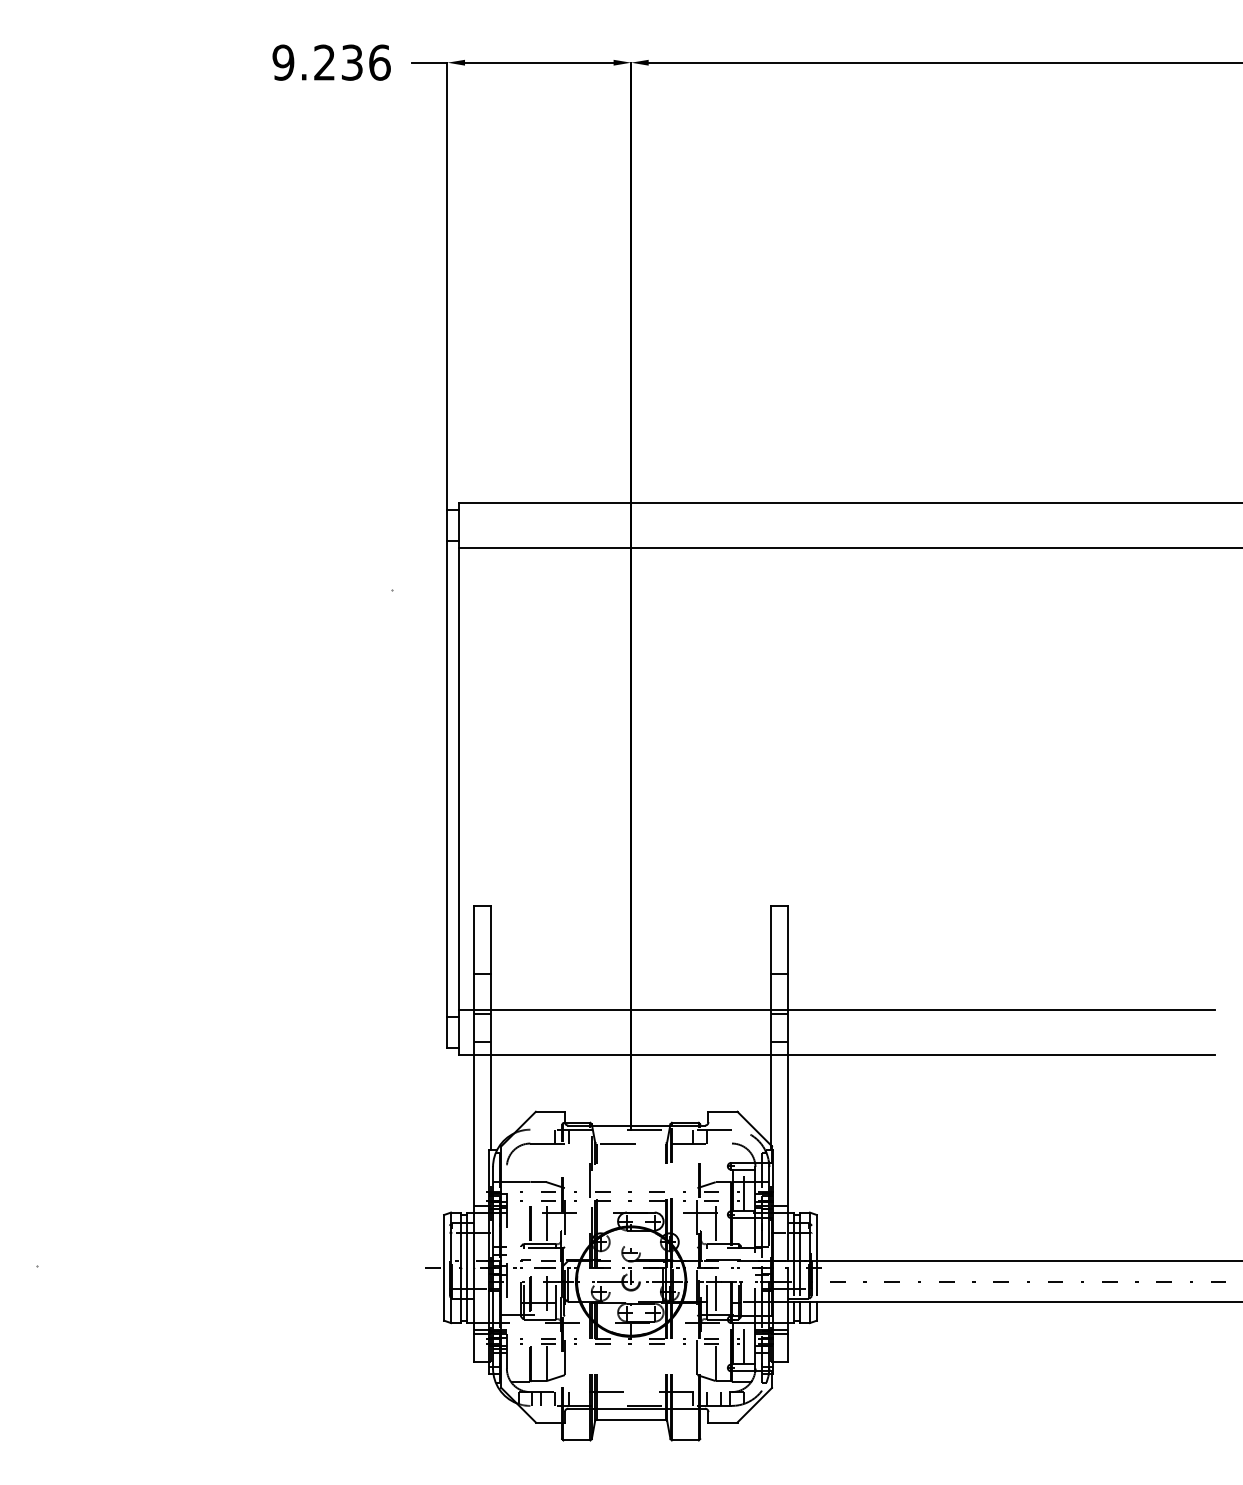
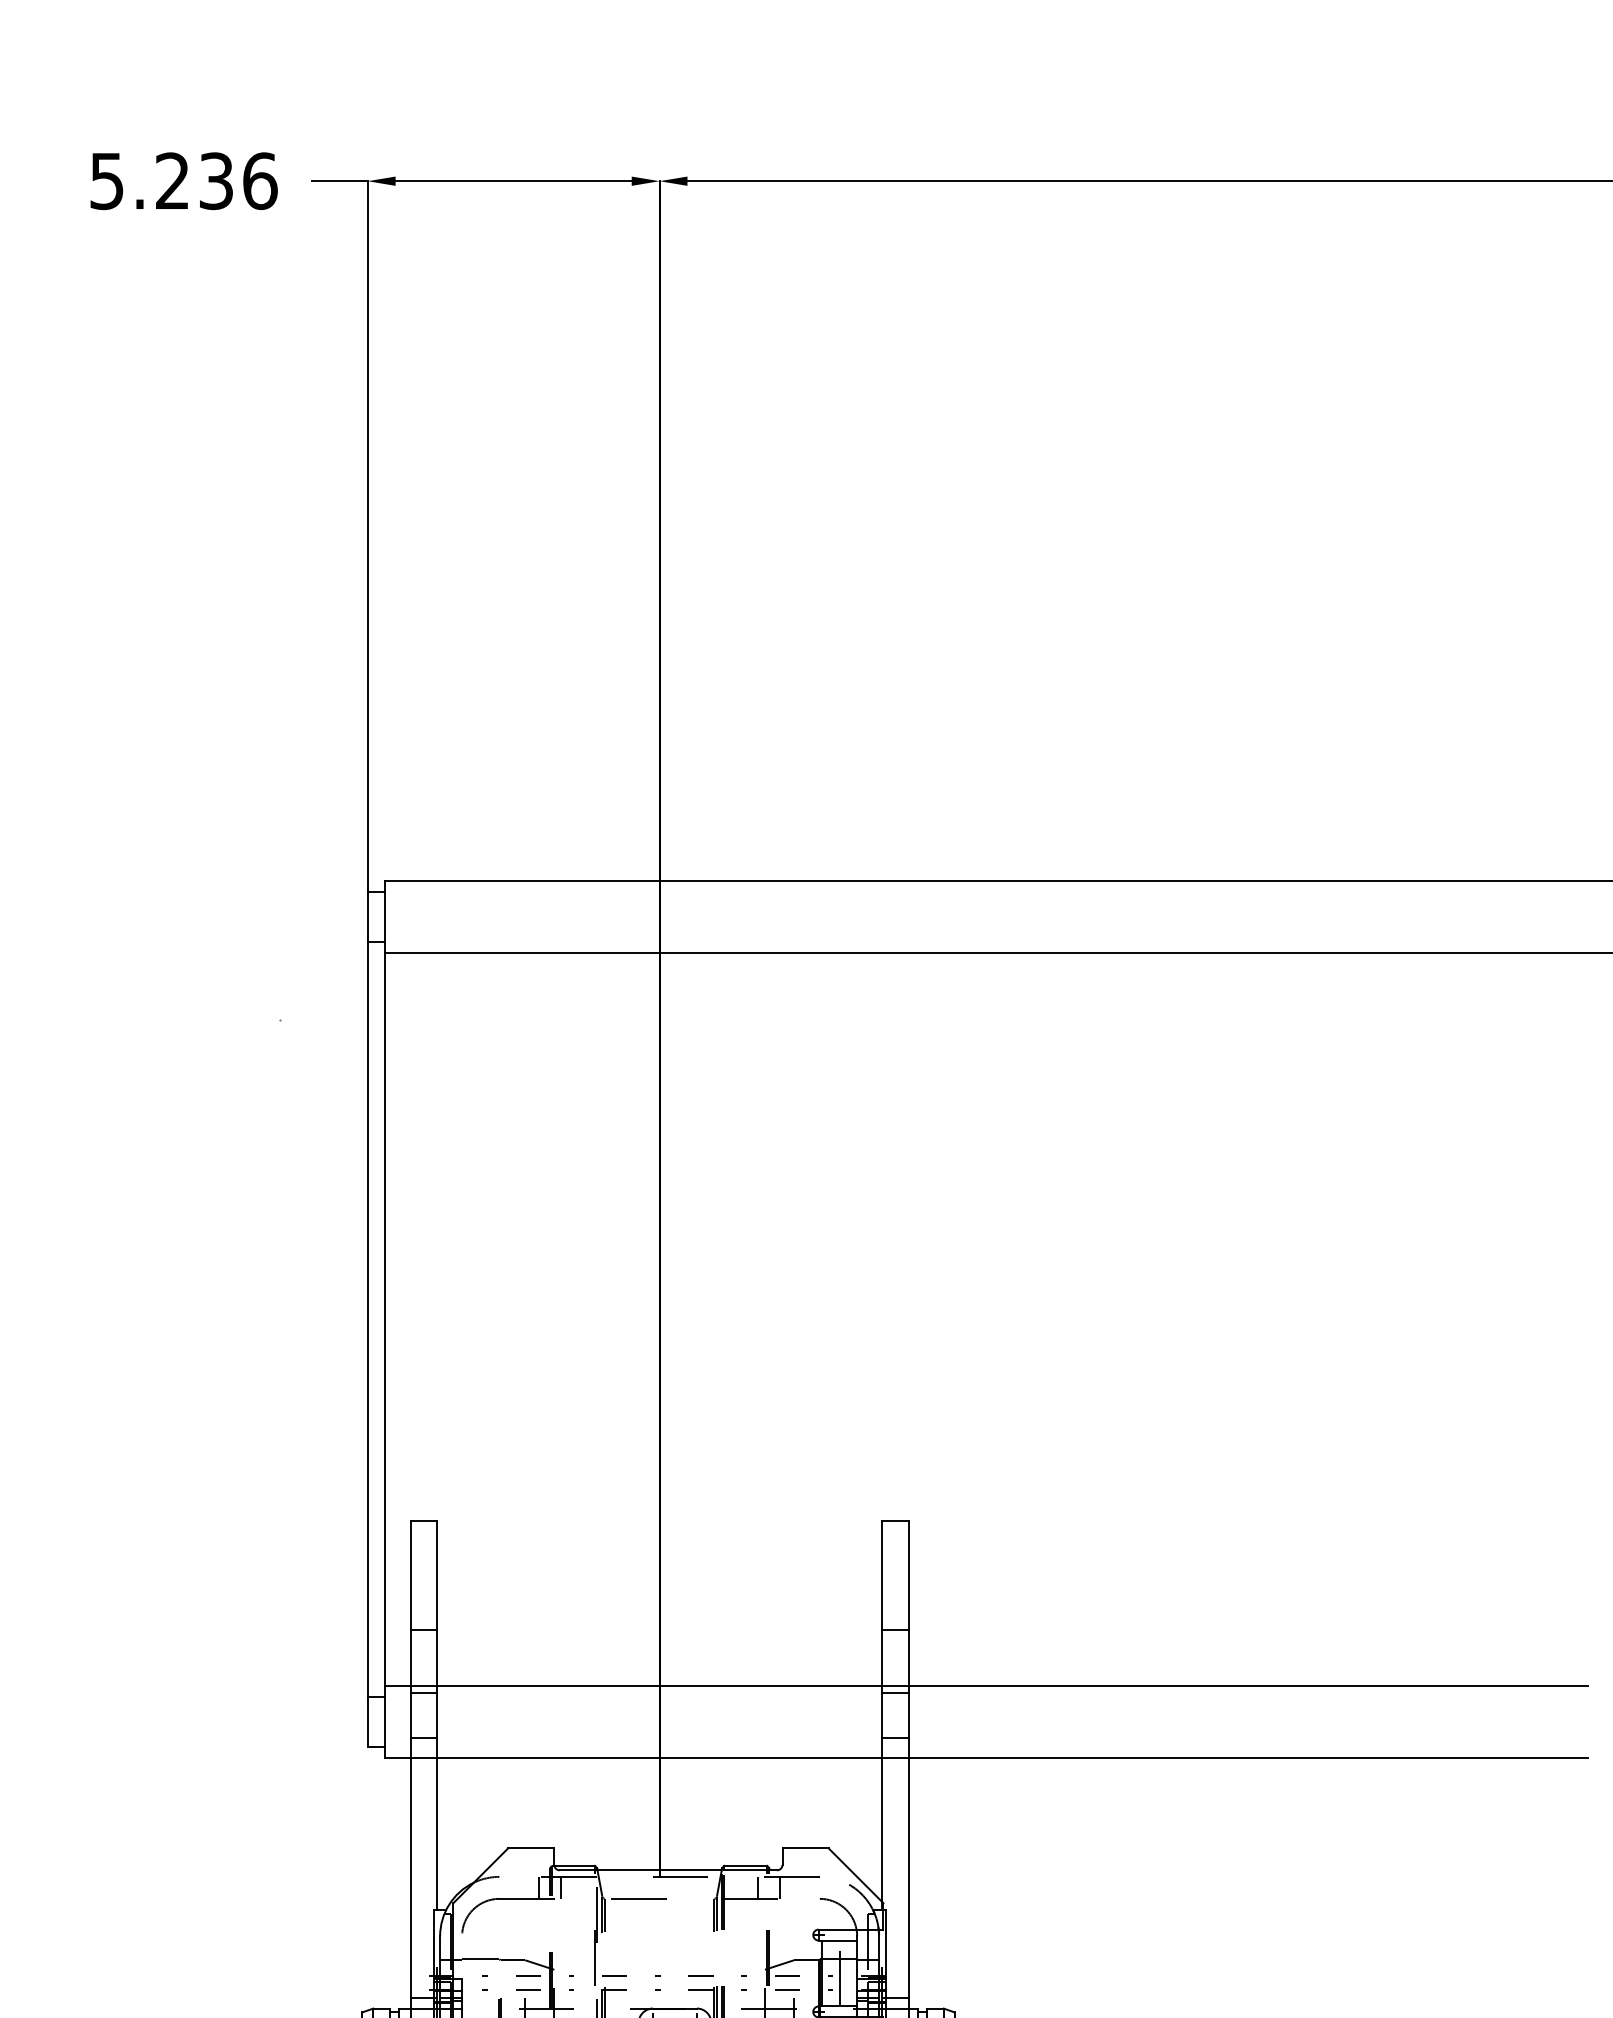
text: (283, 62) -> (107, 180), 9.236 -> 5.236

